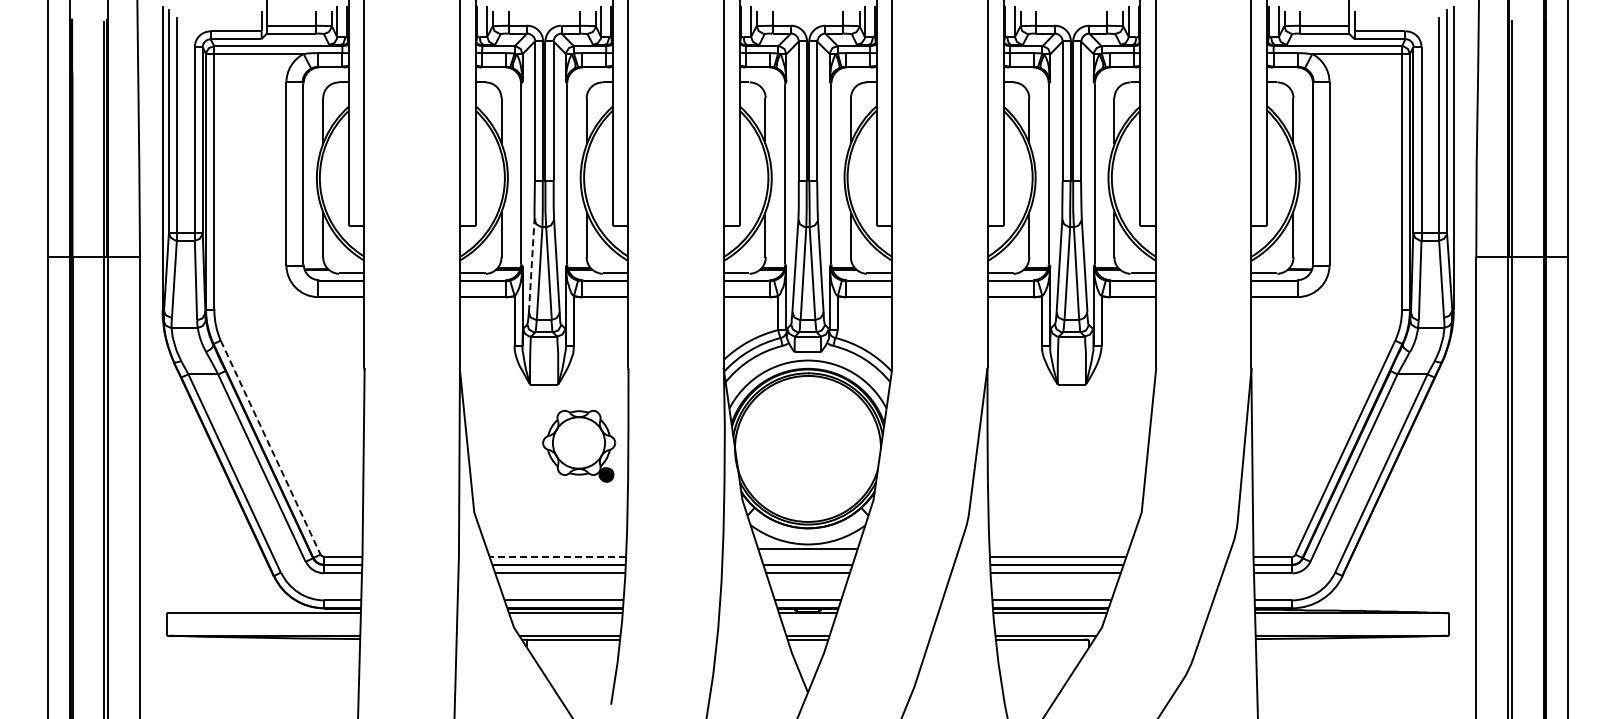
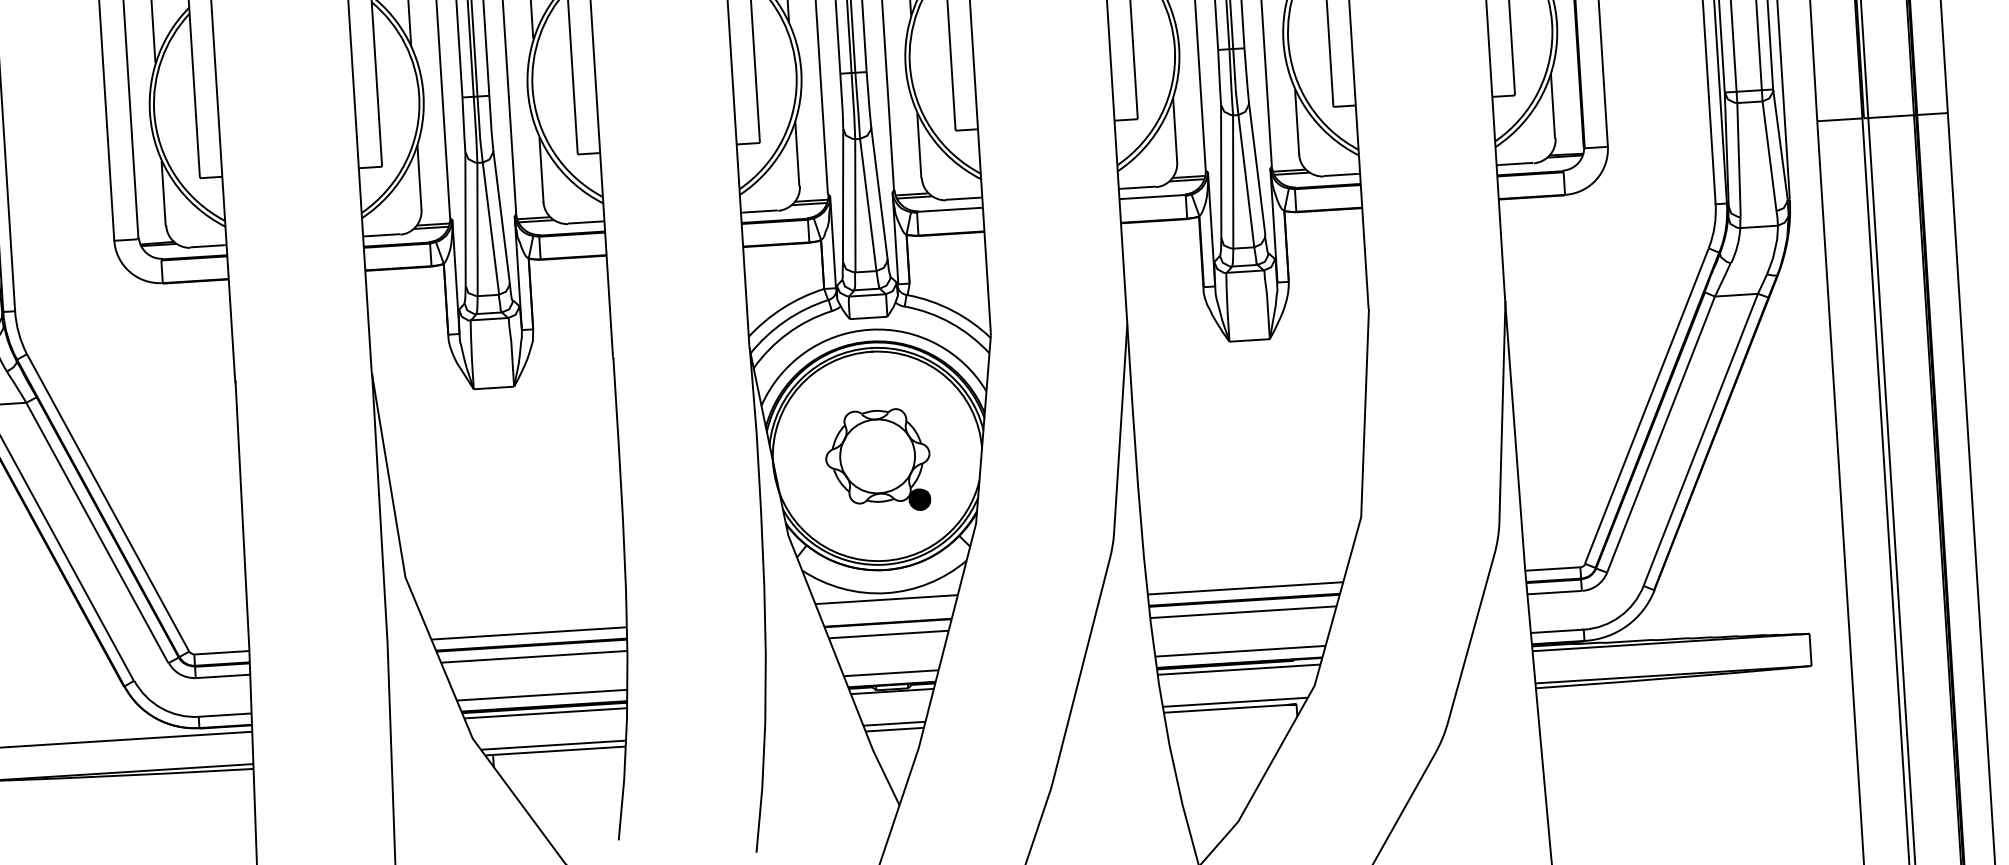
line: (531, 265) -> (465, 218), dashed -> solid
part: (579, 446) -> (878, 461), moved
line: (270, 448) -> (107, 504), dashed -> solid
line: (557, 556) -> (528, 632), dashed -> solid

